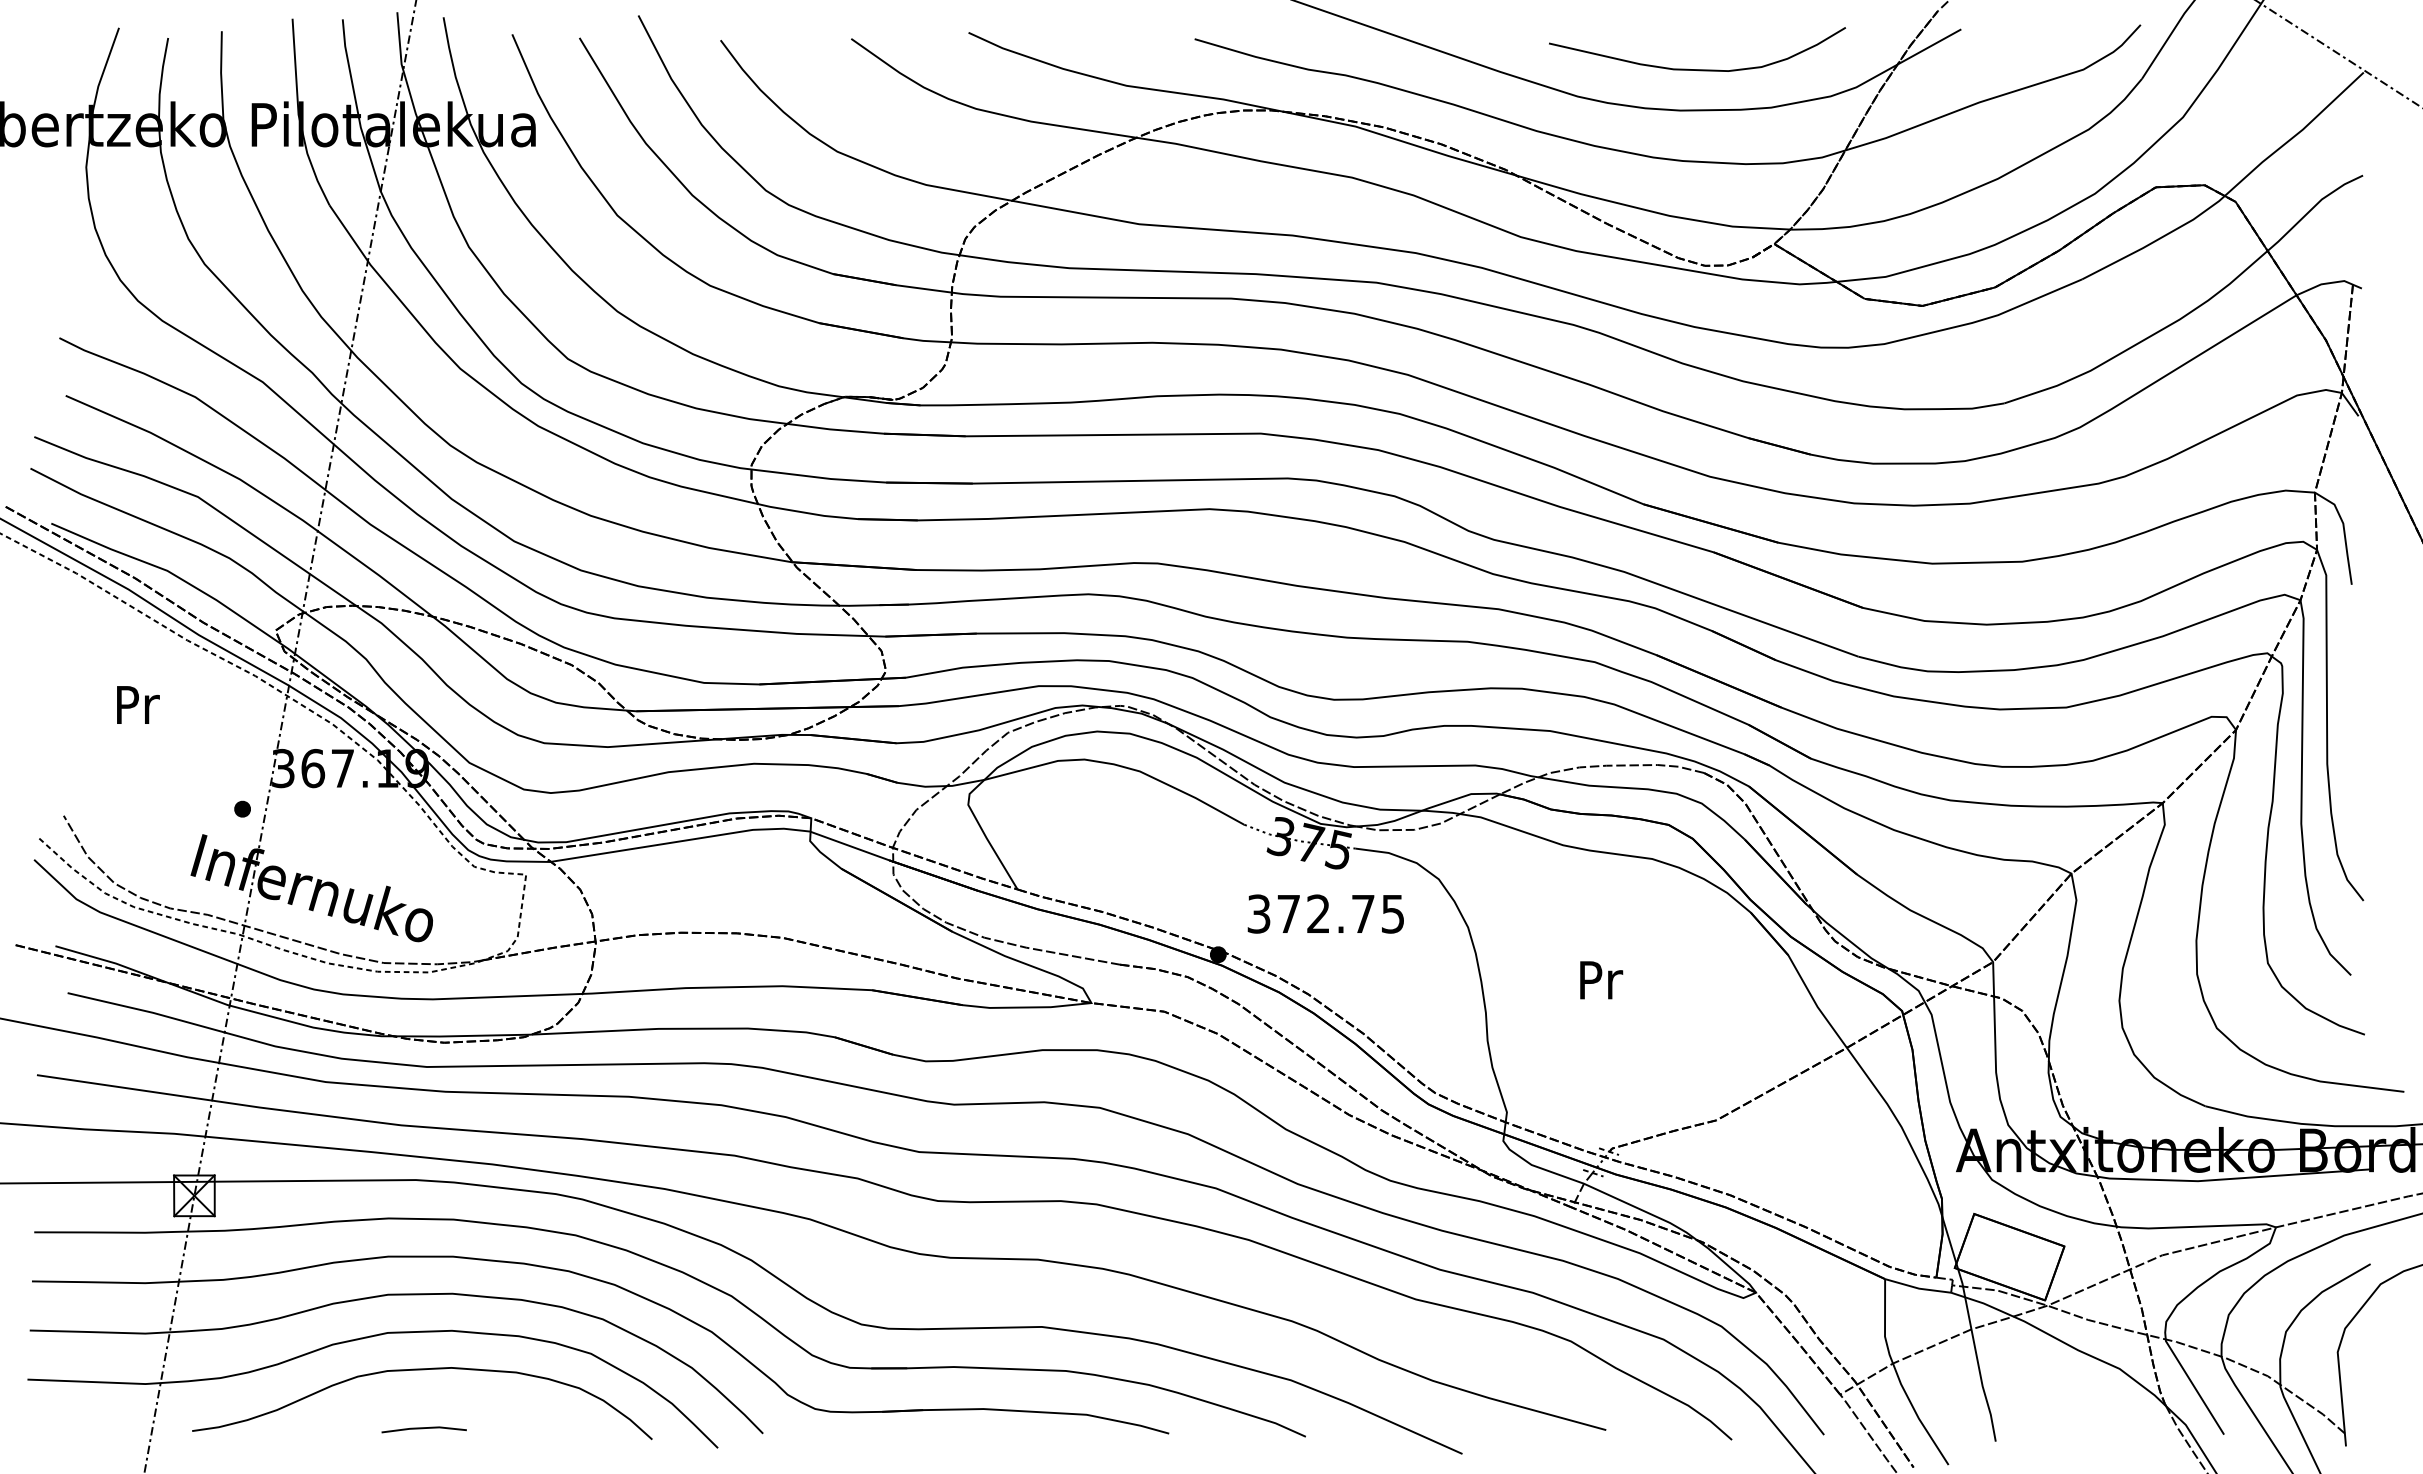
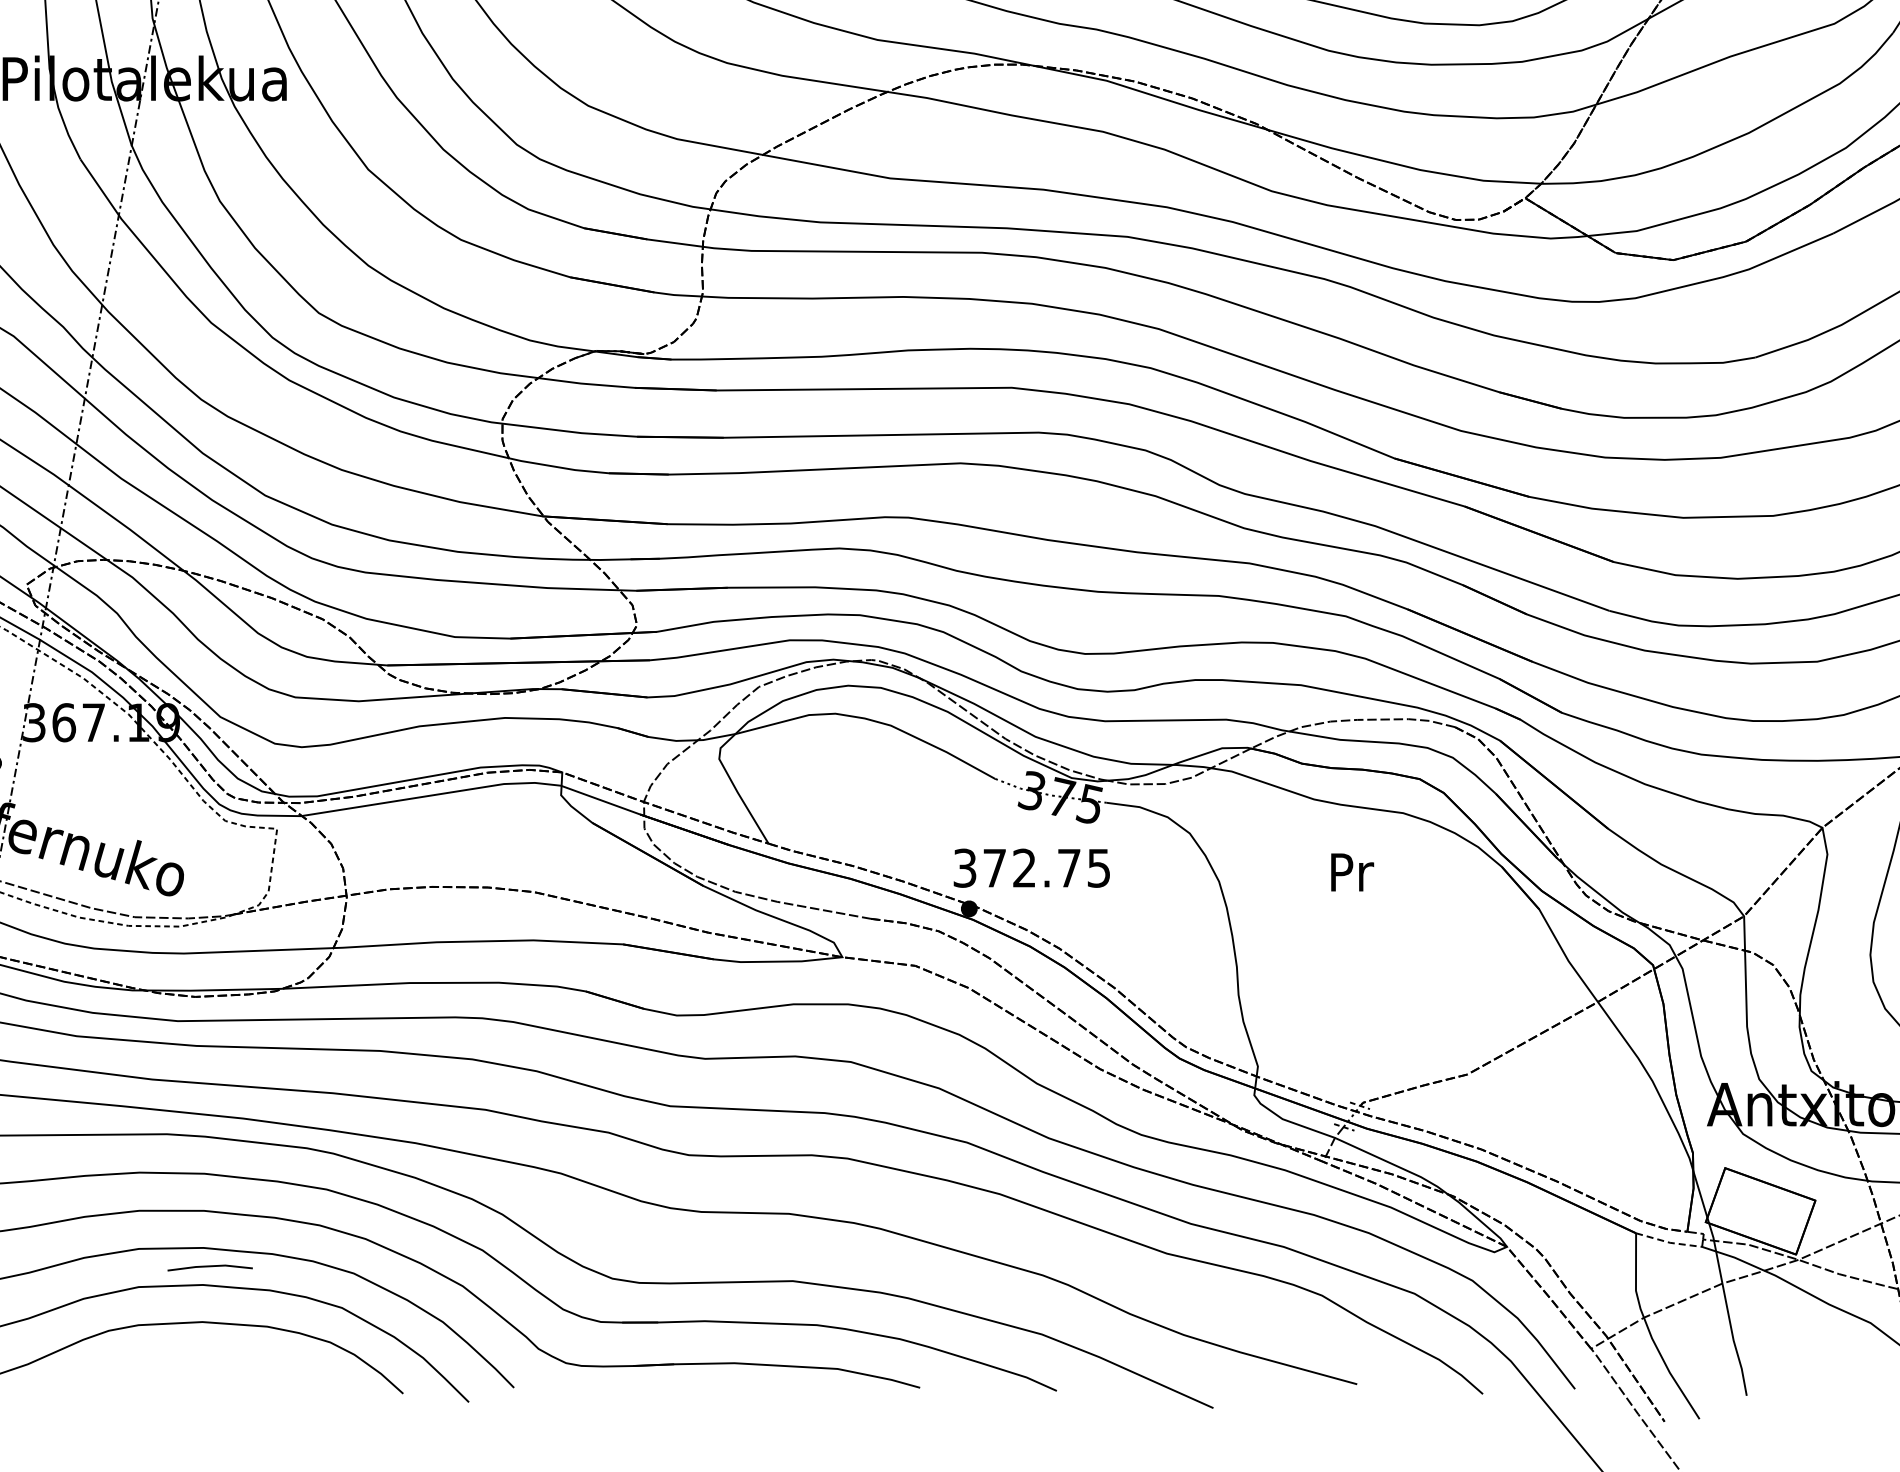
text: (1325, 913) -> (1031, 867), moved
text: (1601, 980) -> (1352, 872), moved
line: (1918, 1288) -> (1669, 1242), solid -> dashed
line: (423, 1429) -> (209, 1267), moved

